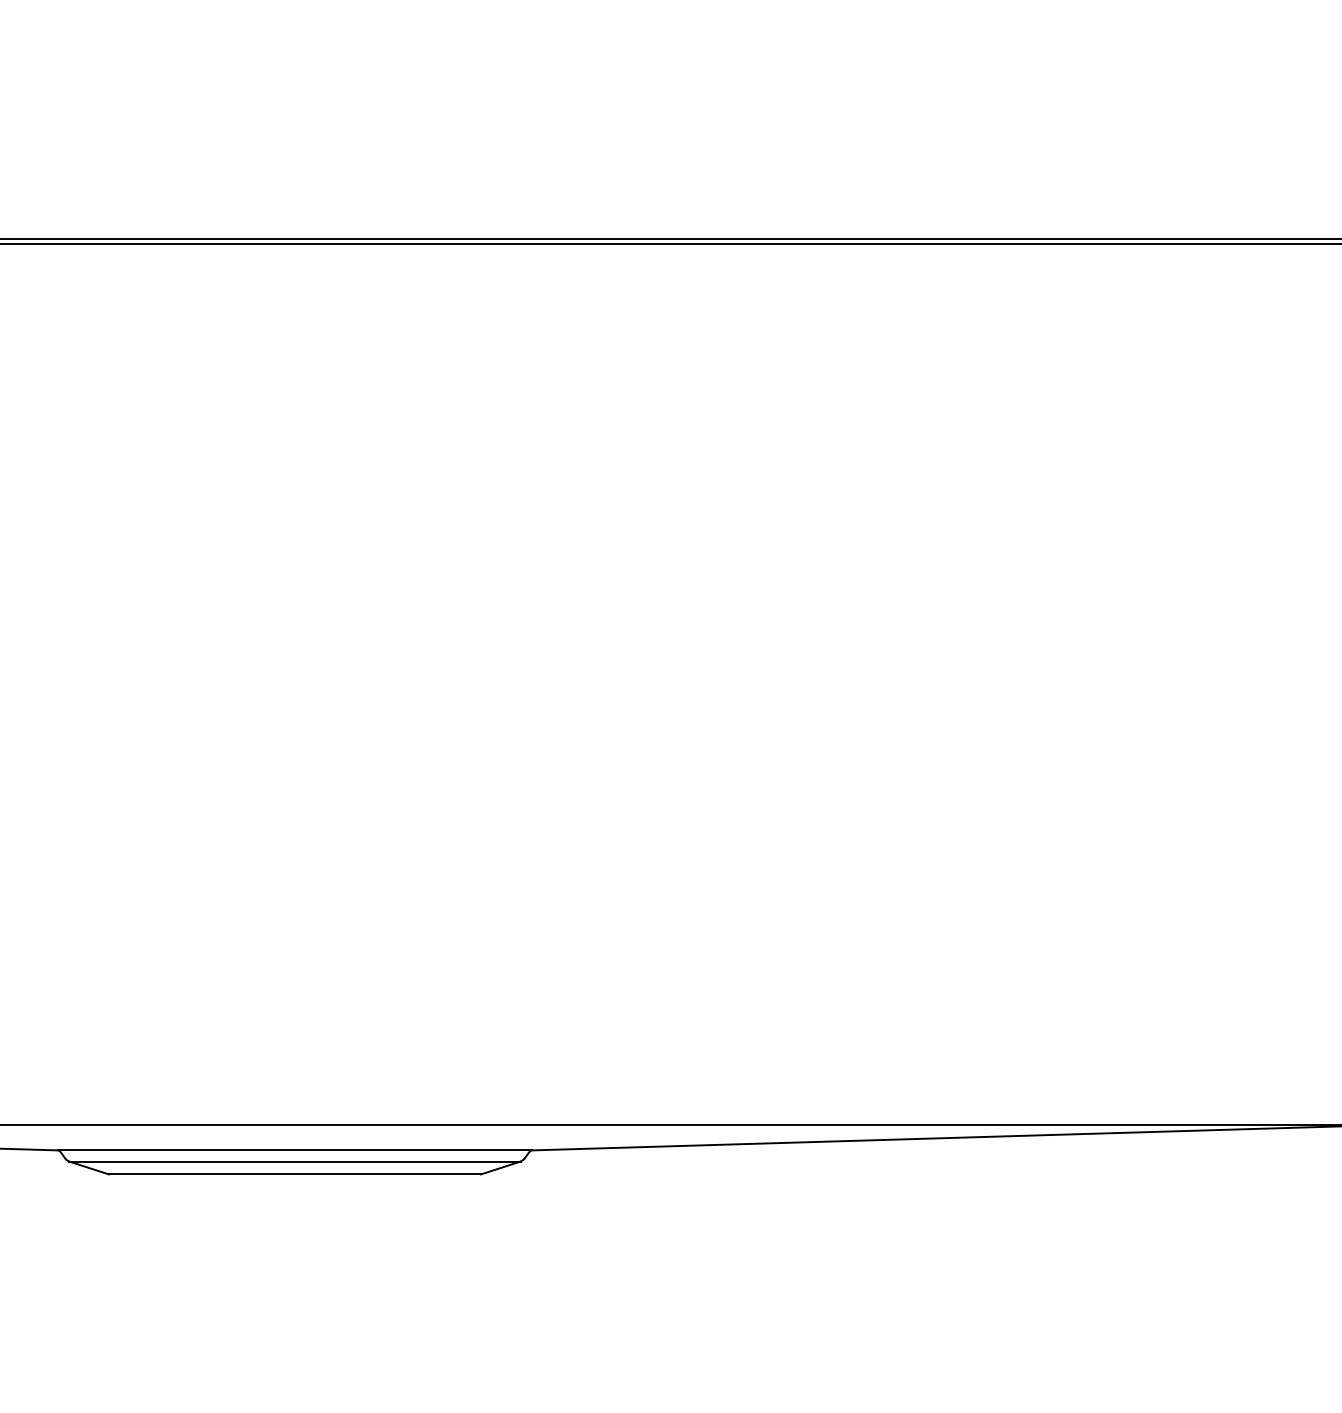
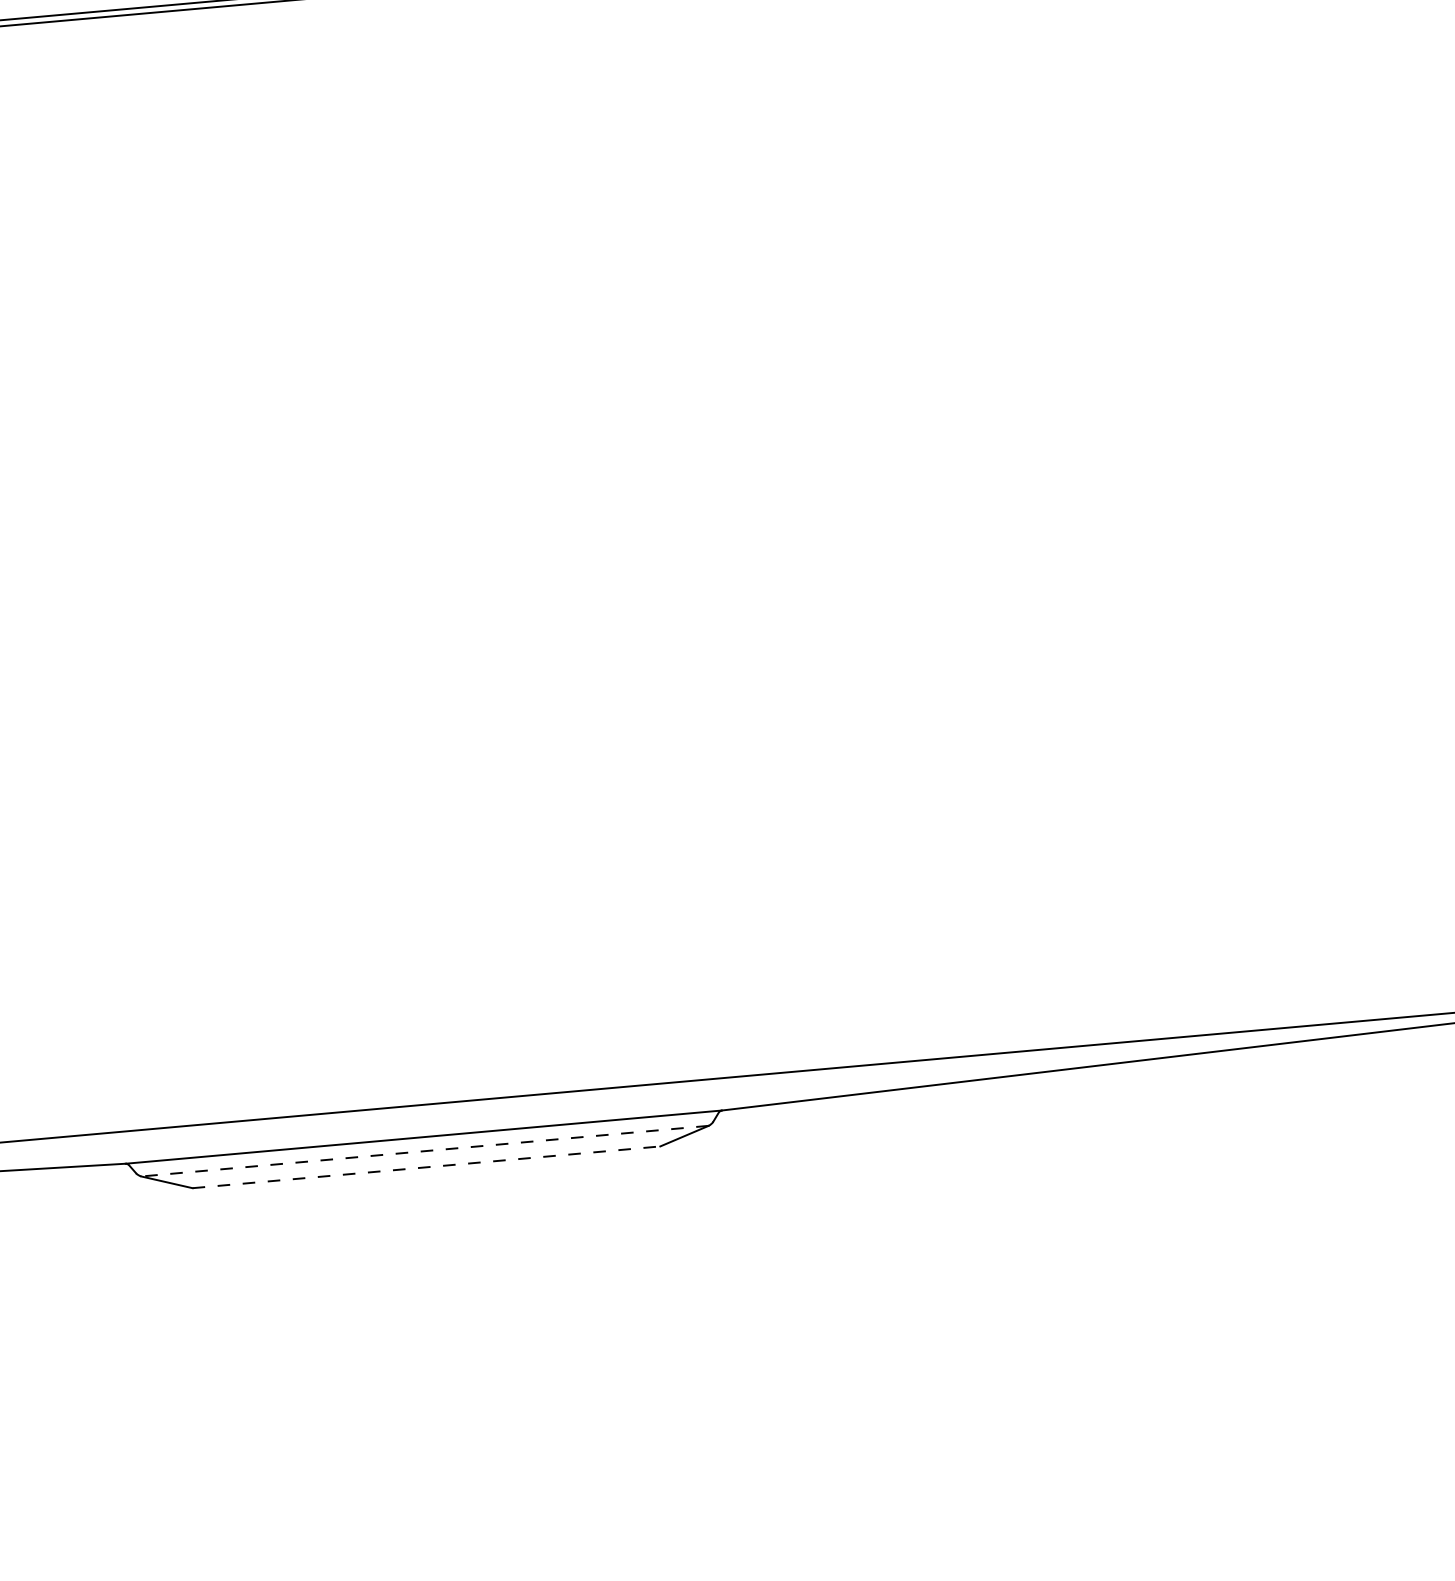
line: (294, 1161) -> (424, 1151), solid -> dashed
line: (295, 1174) -> (427, 1167), solid -> dashed

